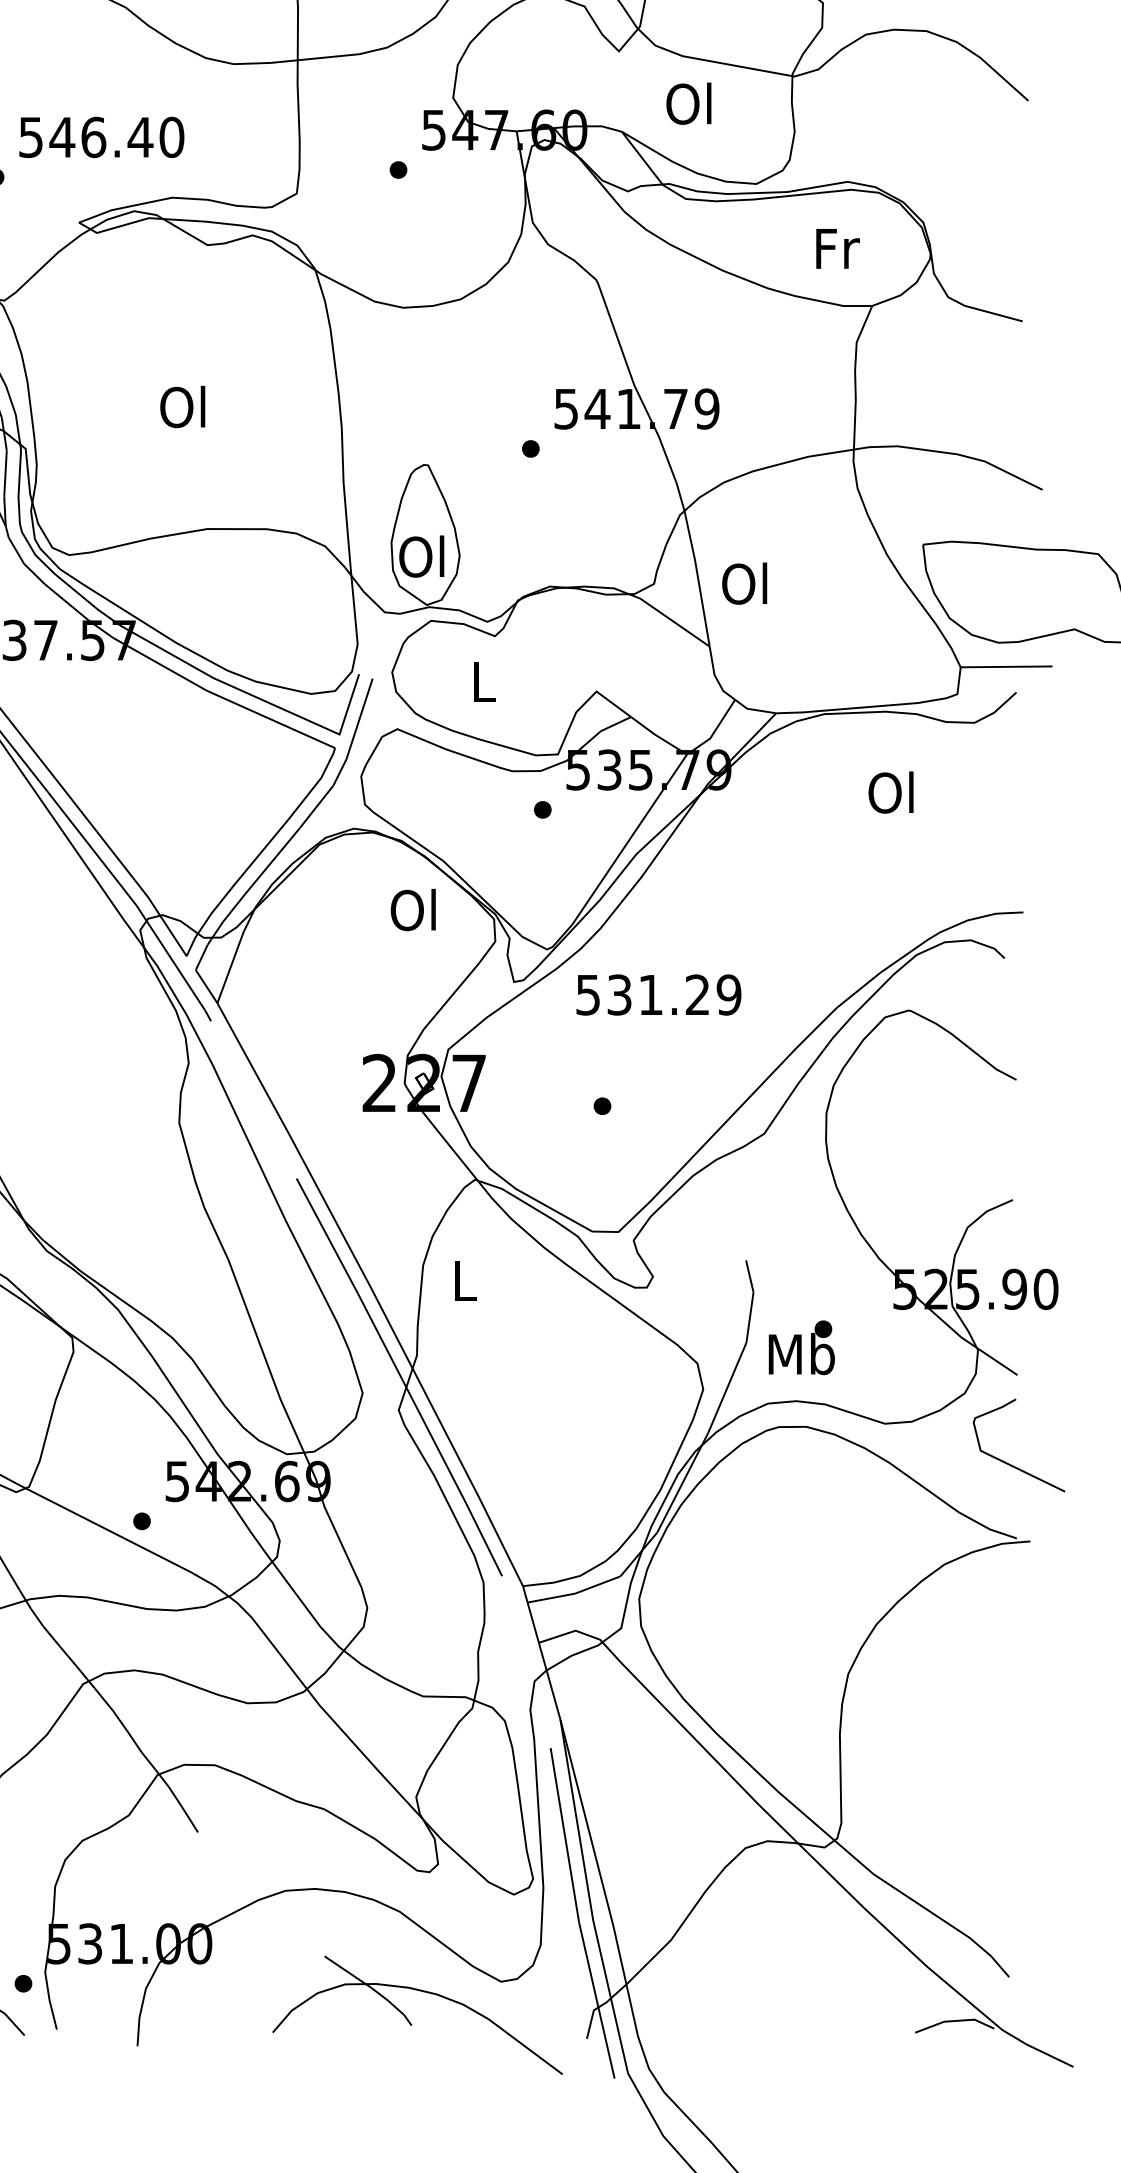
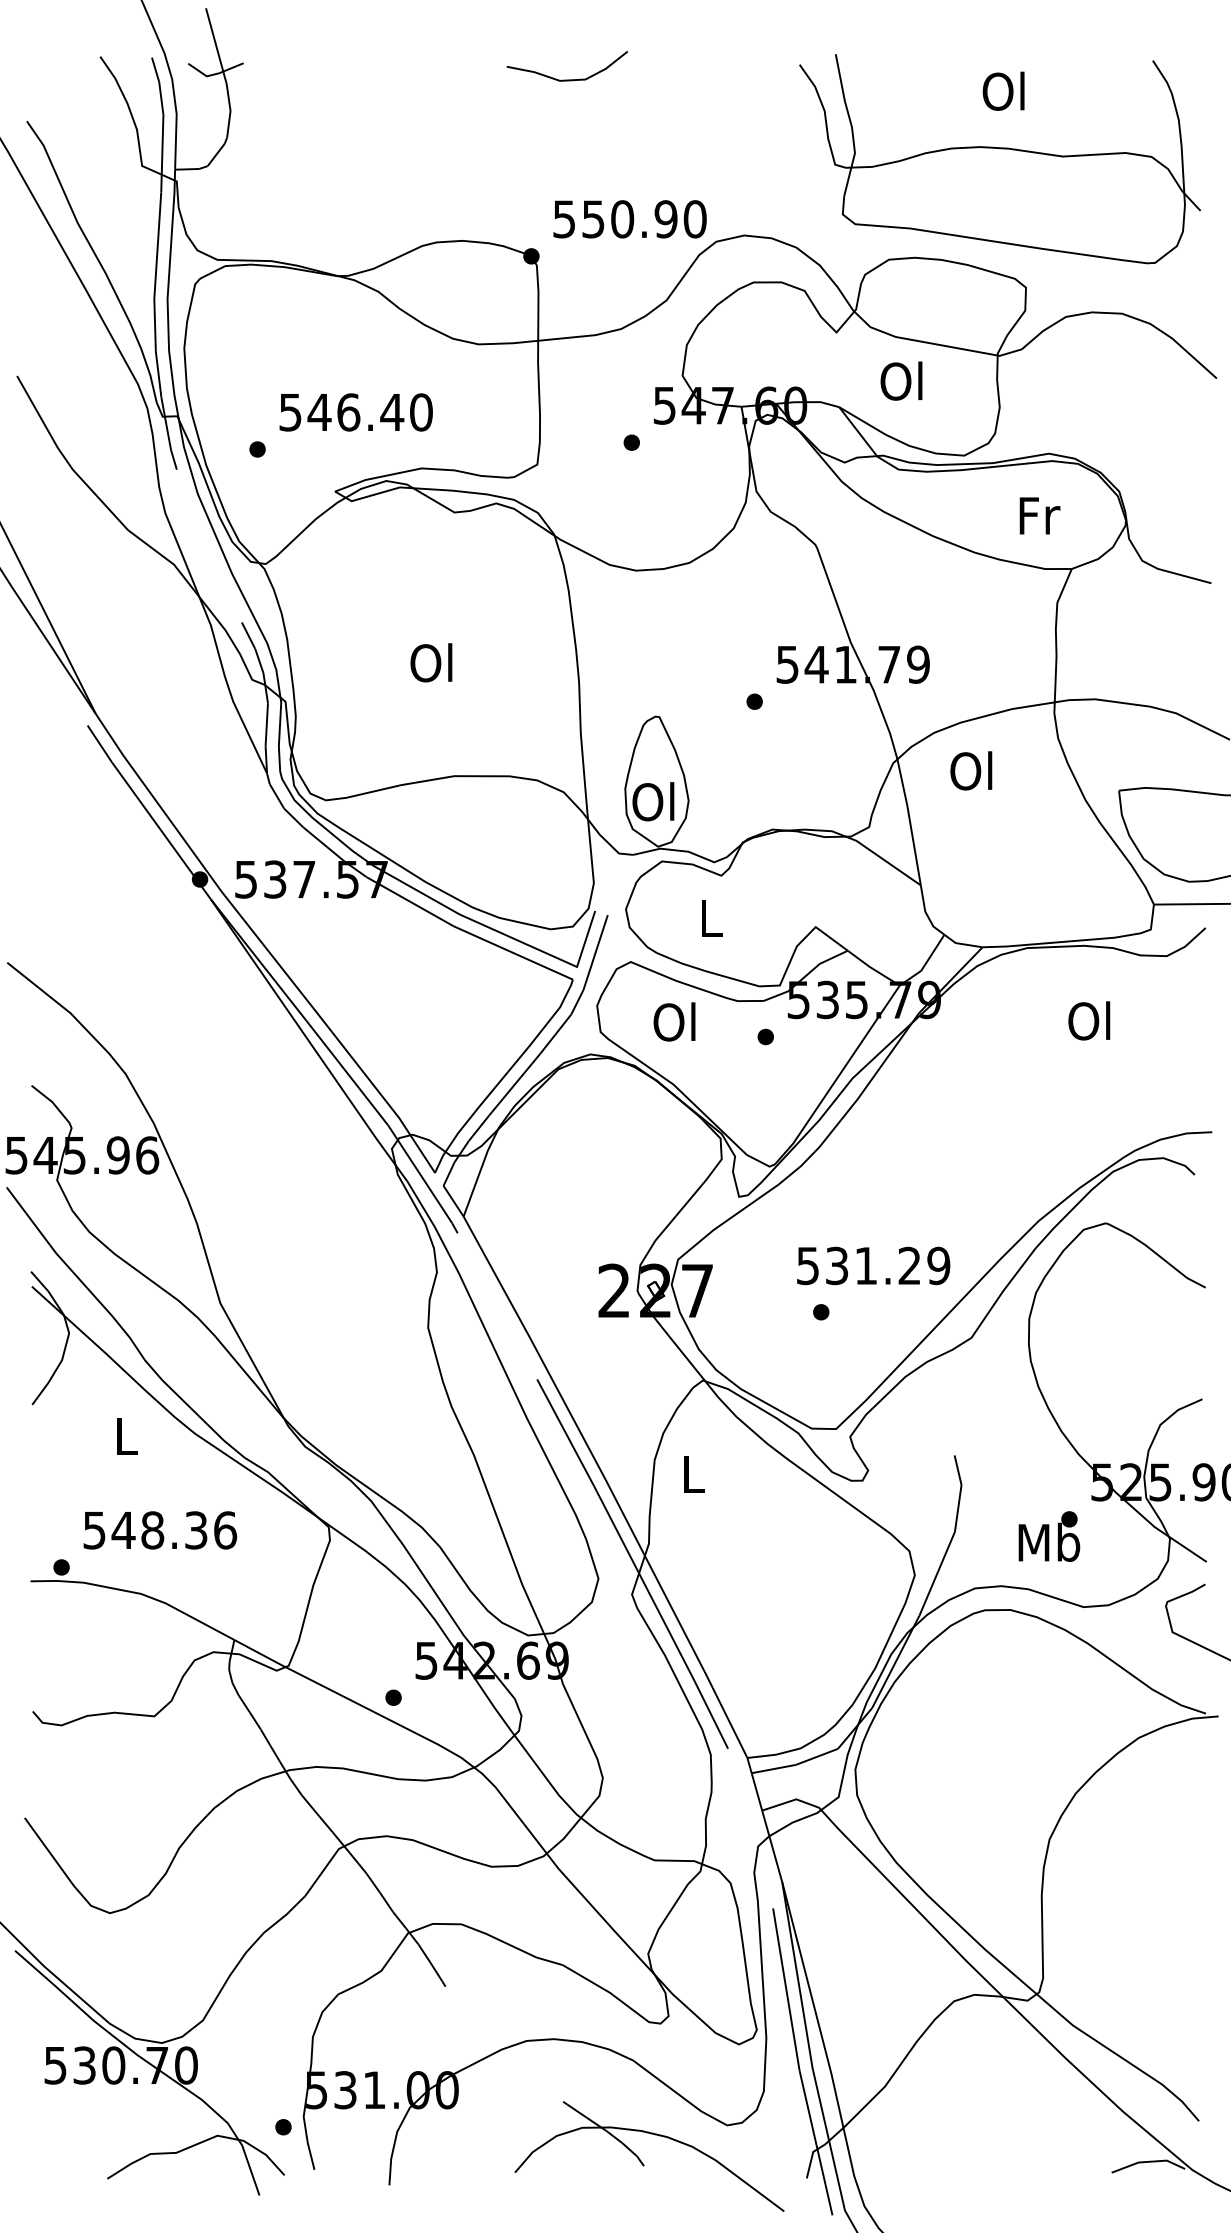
text: (744, 583) -> (971, 770), moved
text: (413, 909) -> (674, 1021), moved
text: (658, 994) -> (873, 1265), moved
text: (801, 1347) -> (1049, 1536), moved

